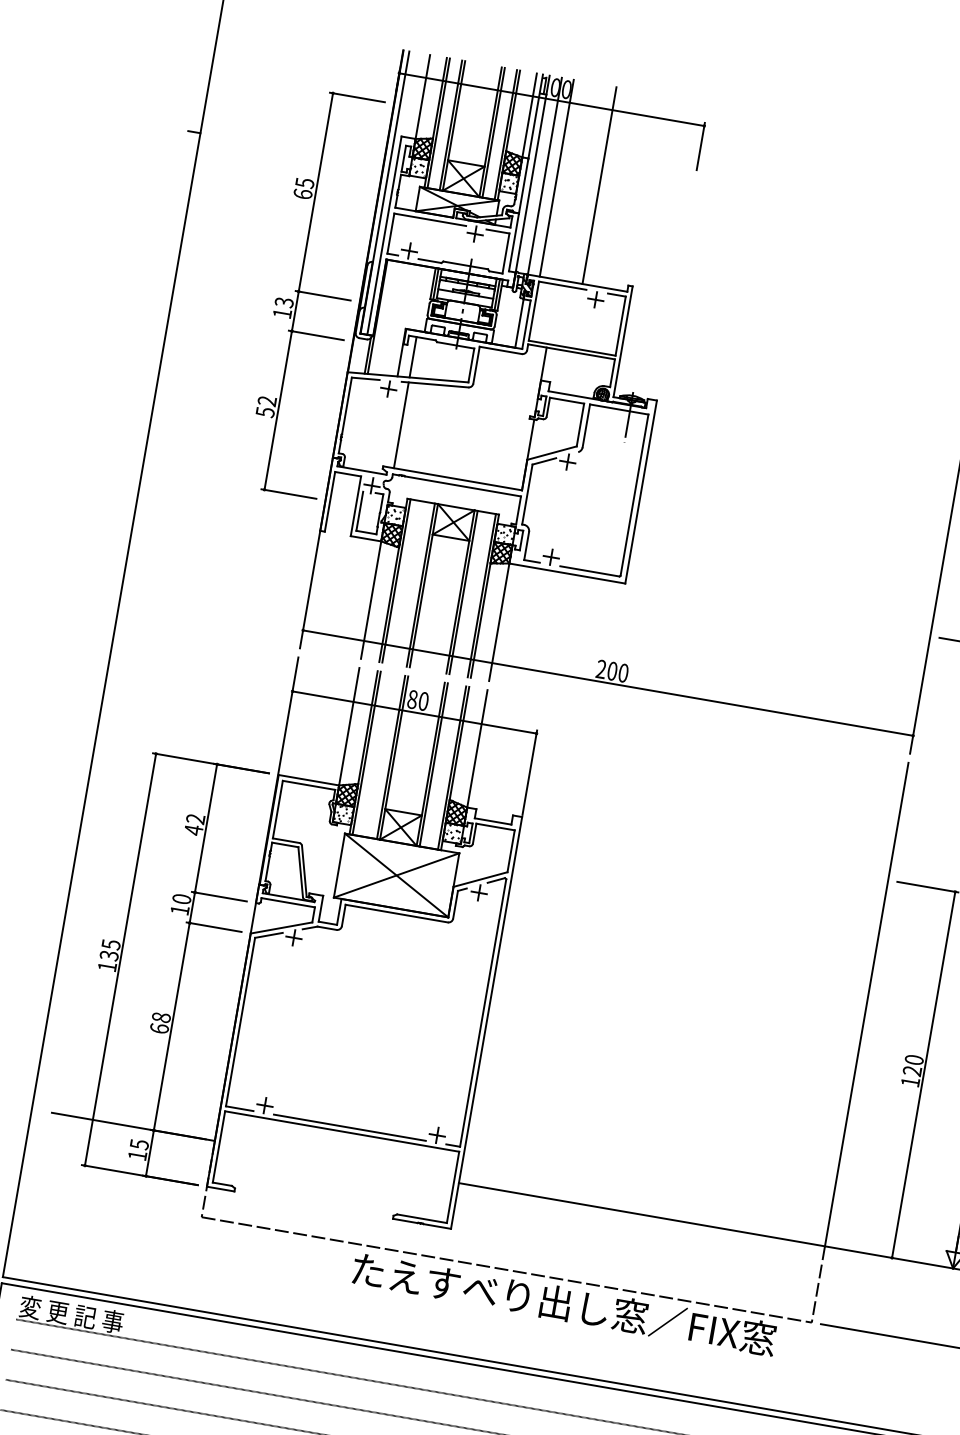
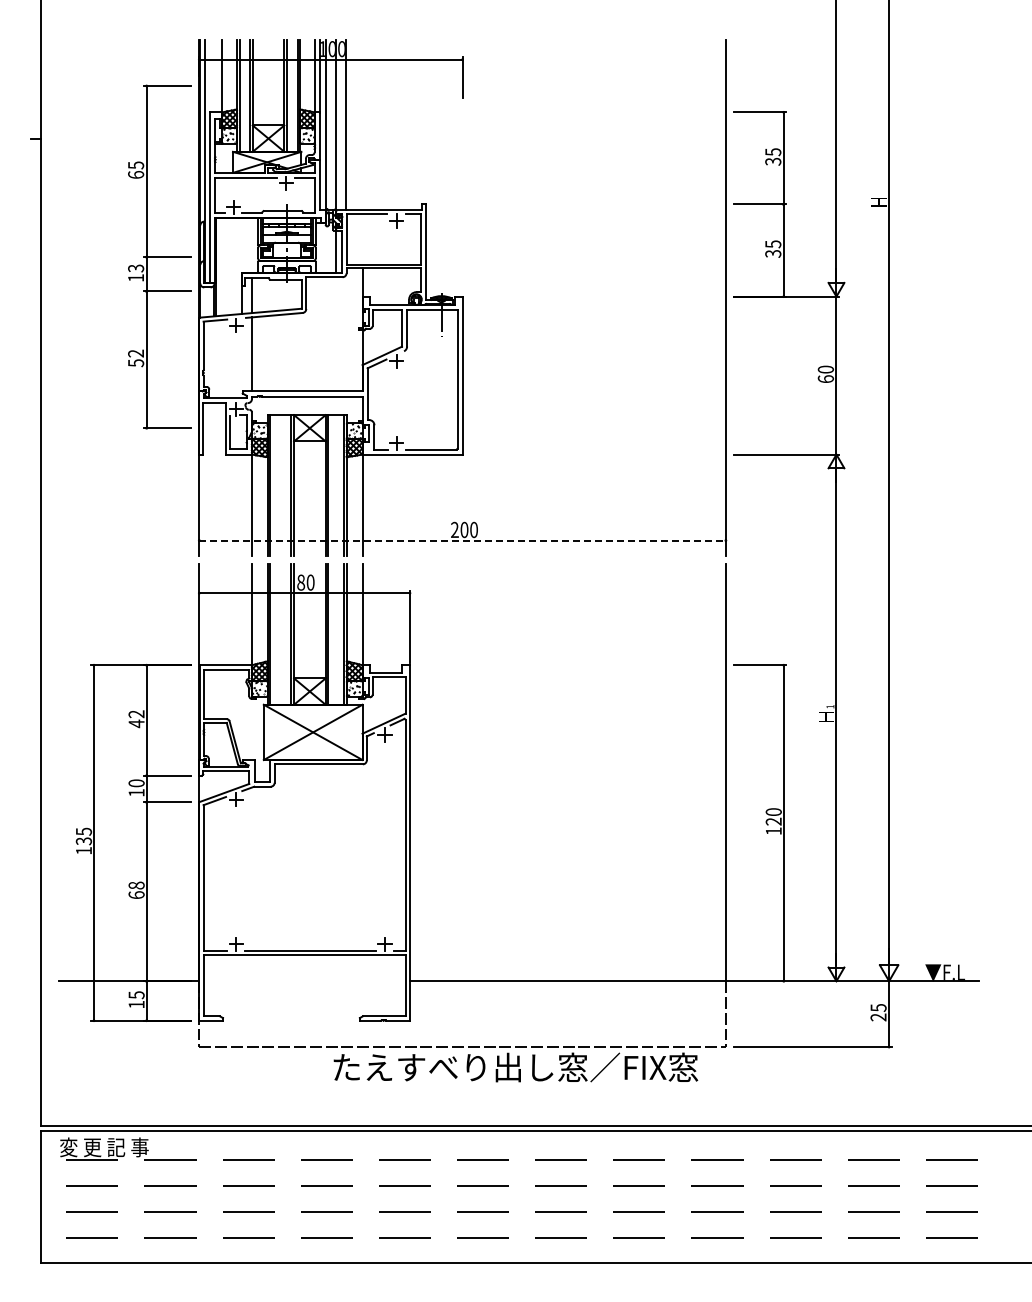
line: (599, 185) -> (383, 124), removed
line: (609, 683) -> (463, 540), solid -> dashed

